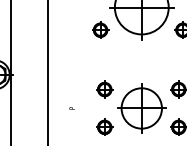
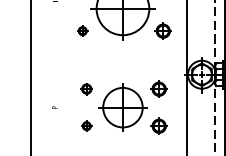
part: (100, 29) -> (82, 30), size x0.6
part: (104, 88) -> (86, 88), size x0.7
part: (104, 126) -> (86, 125), size x0.6

